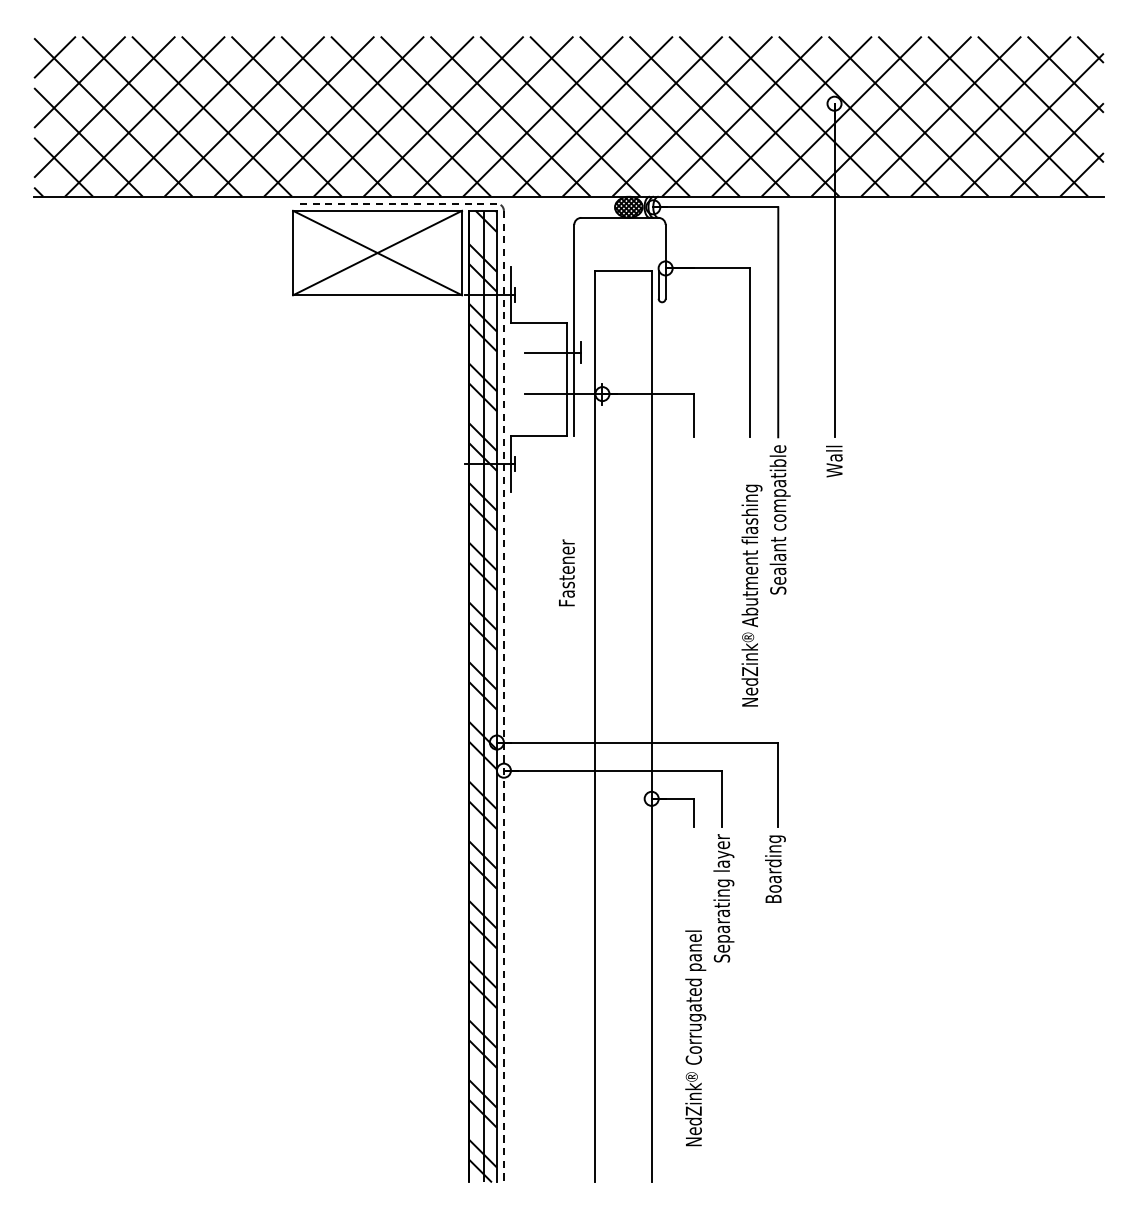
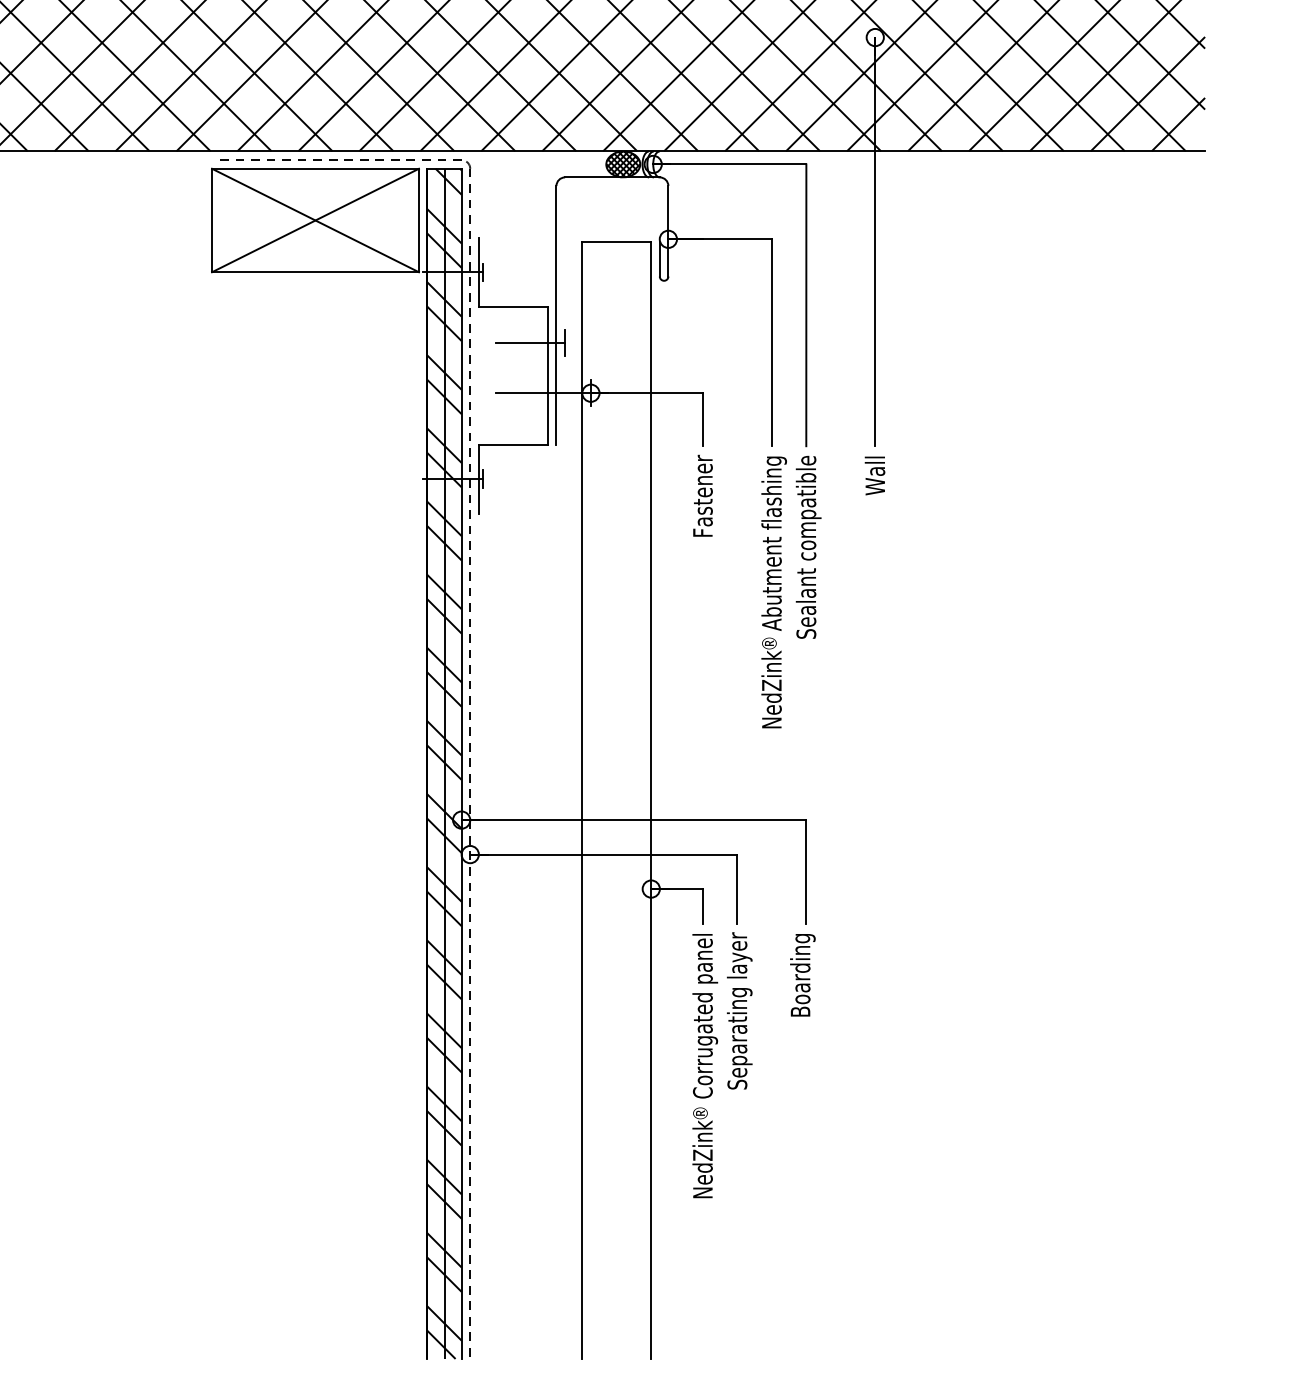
text: (566, 572) -> (702, 495), moved
text: (751, 595) -> (773, 592), moved
text: (695, 1038) -> (704, 1066), moved

